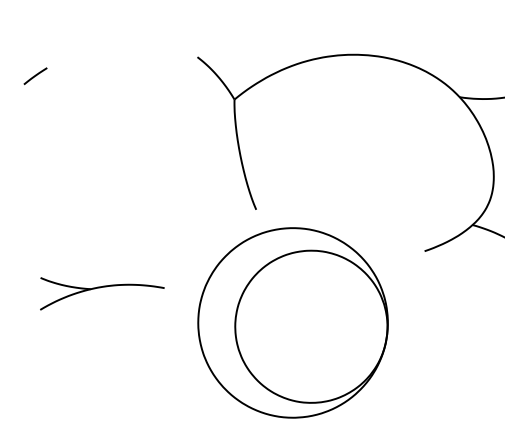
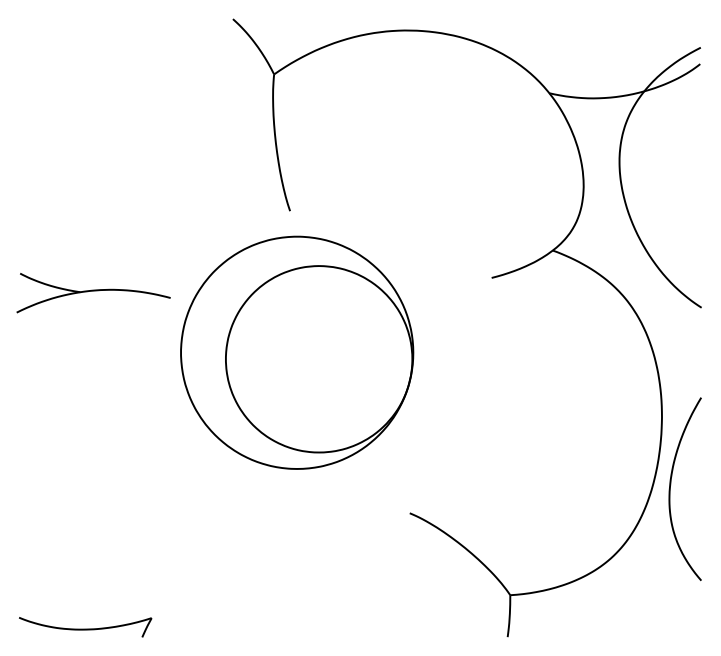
line: (35, 75) -> (33, 26), removed
part: (293, 322) -> (297, 352), moved

